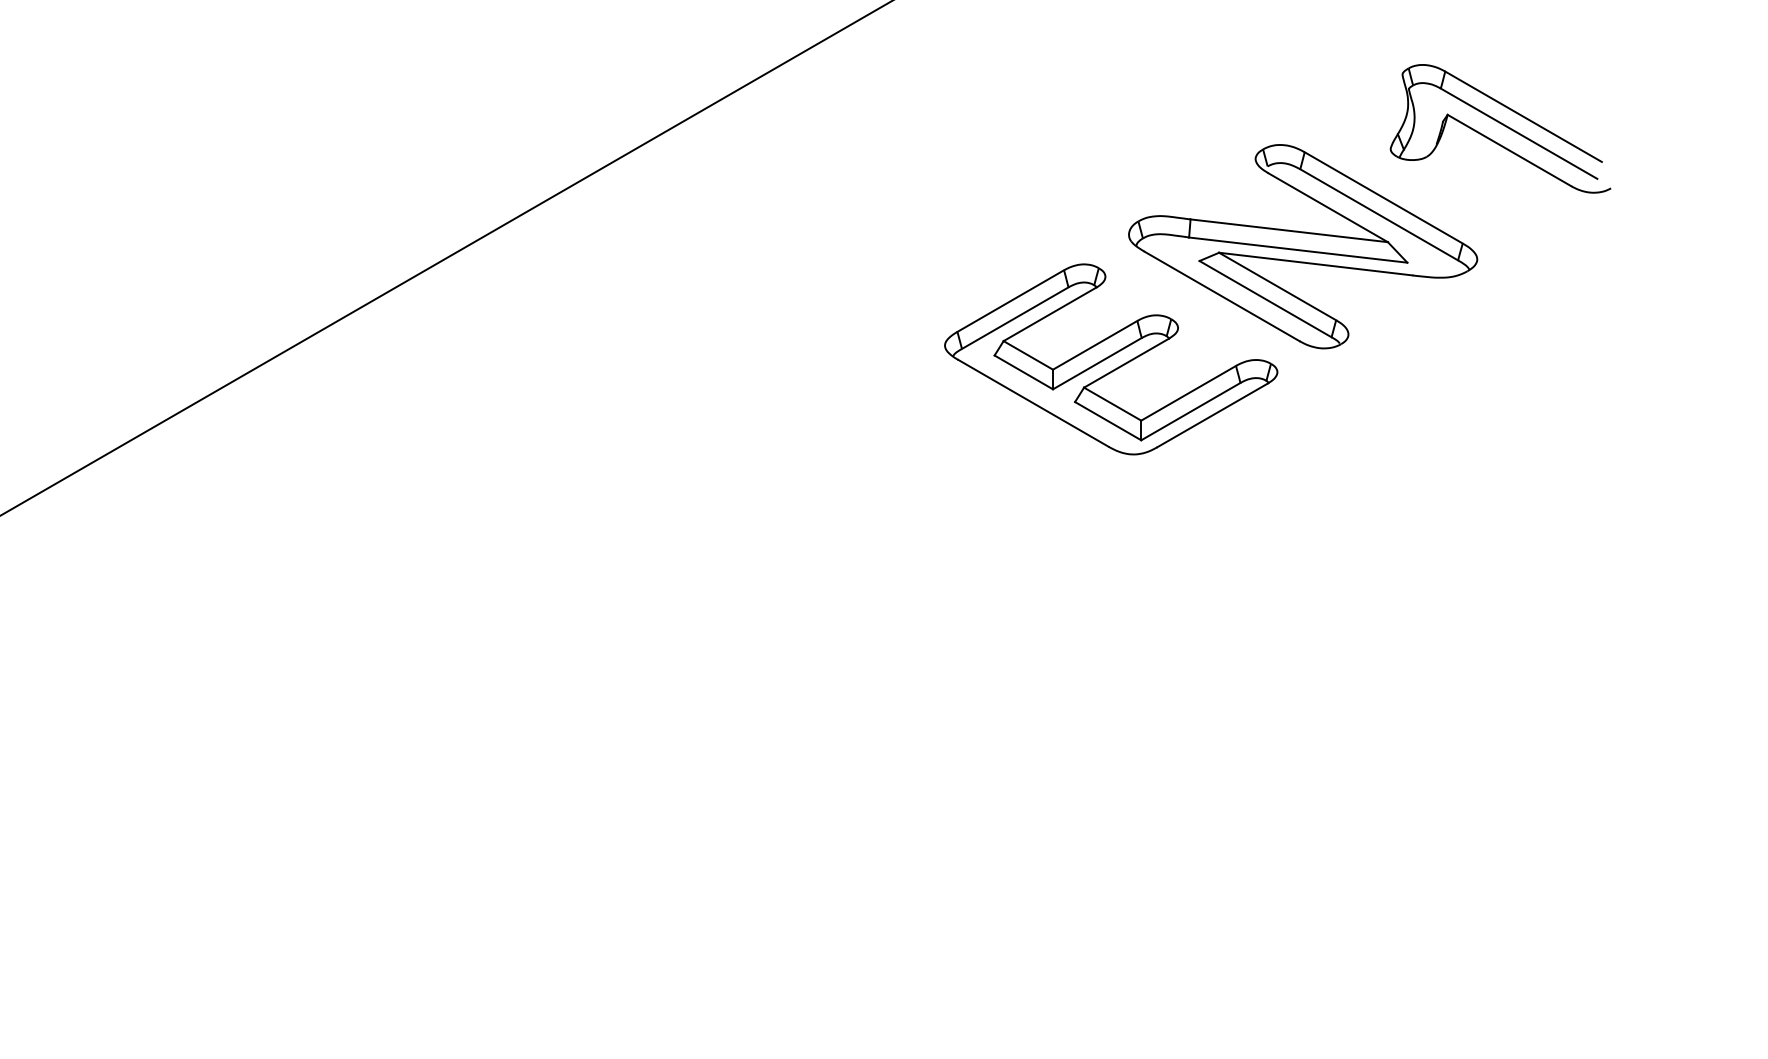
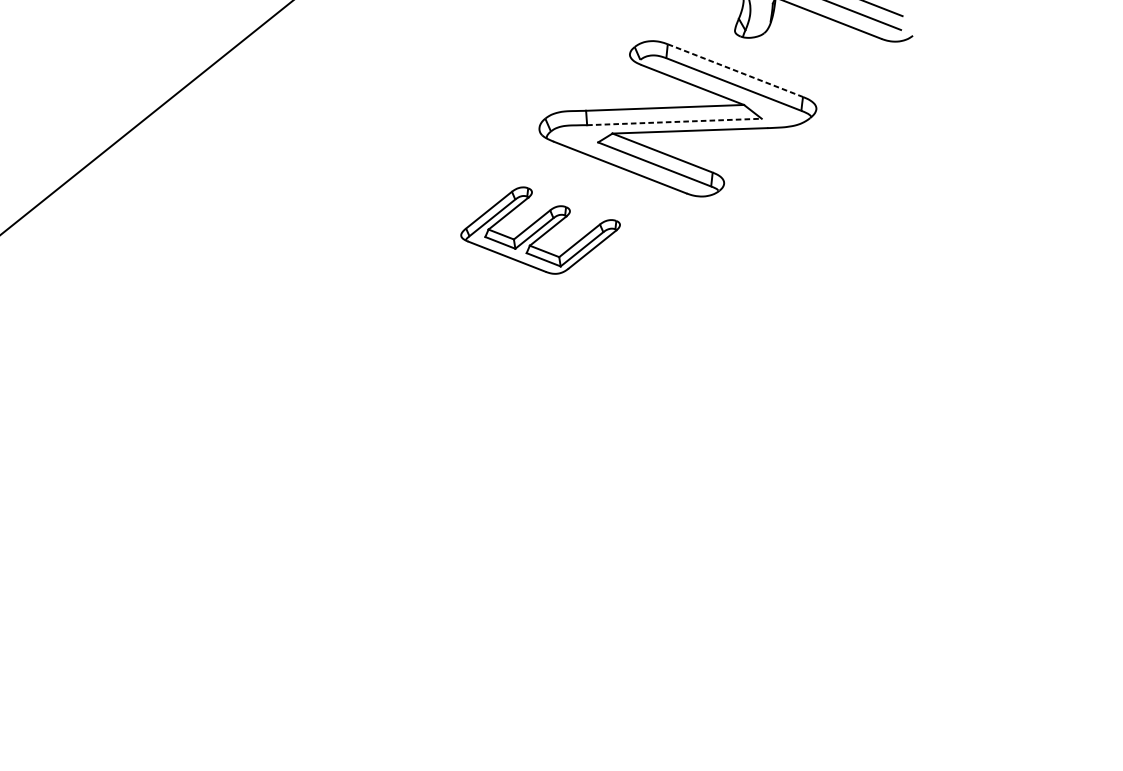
line: (1384, 198) -> (736, 71), solid -> dashed
line: (1298, 250) -> (674, 122), solid -> dashed
part: (1111, 359) -> (540, 230), size x0.6

